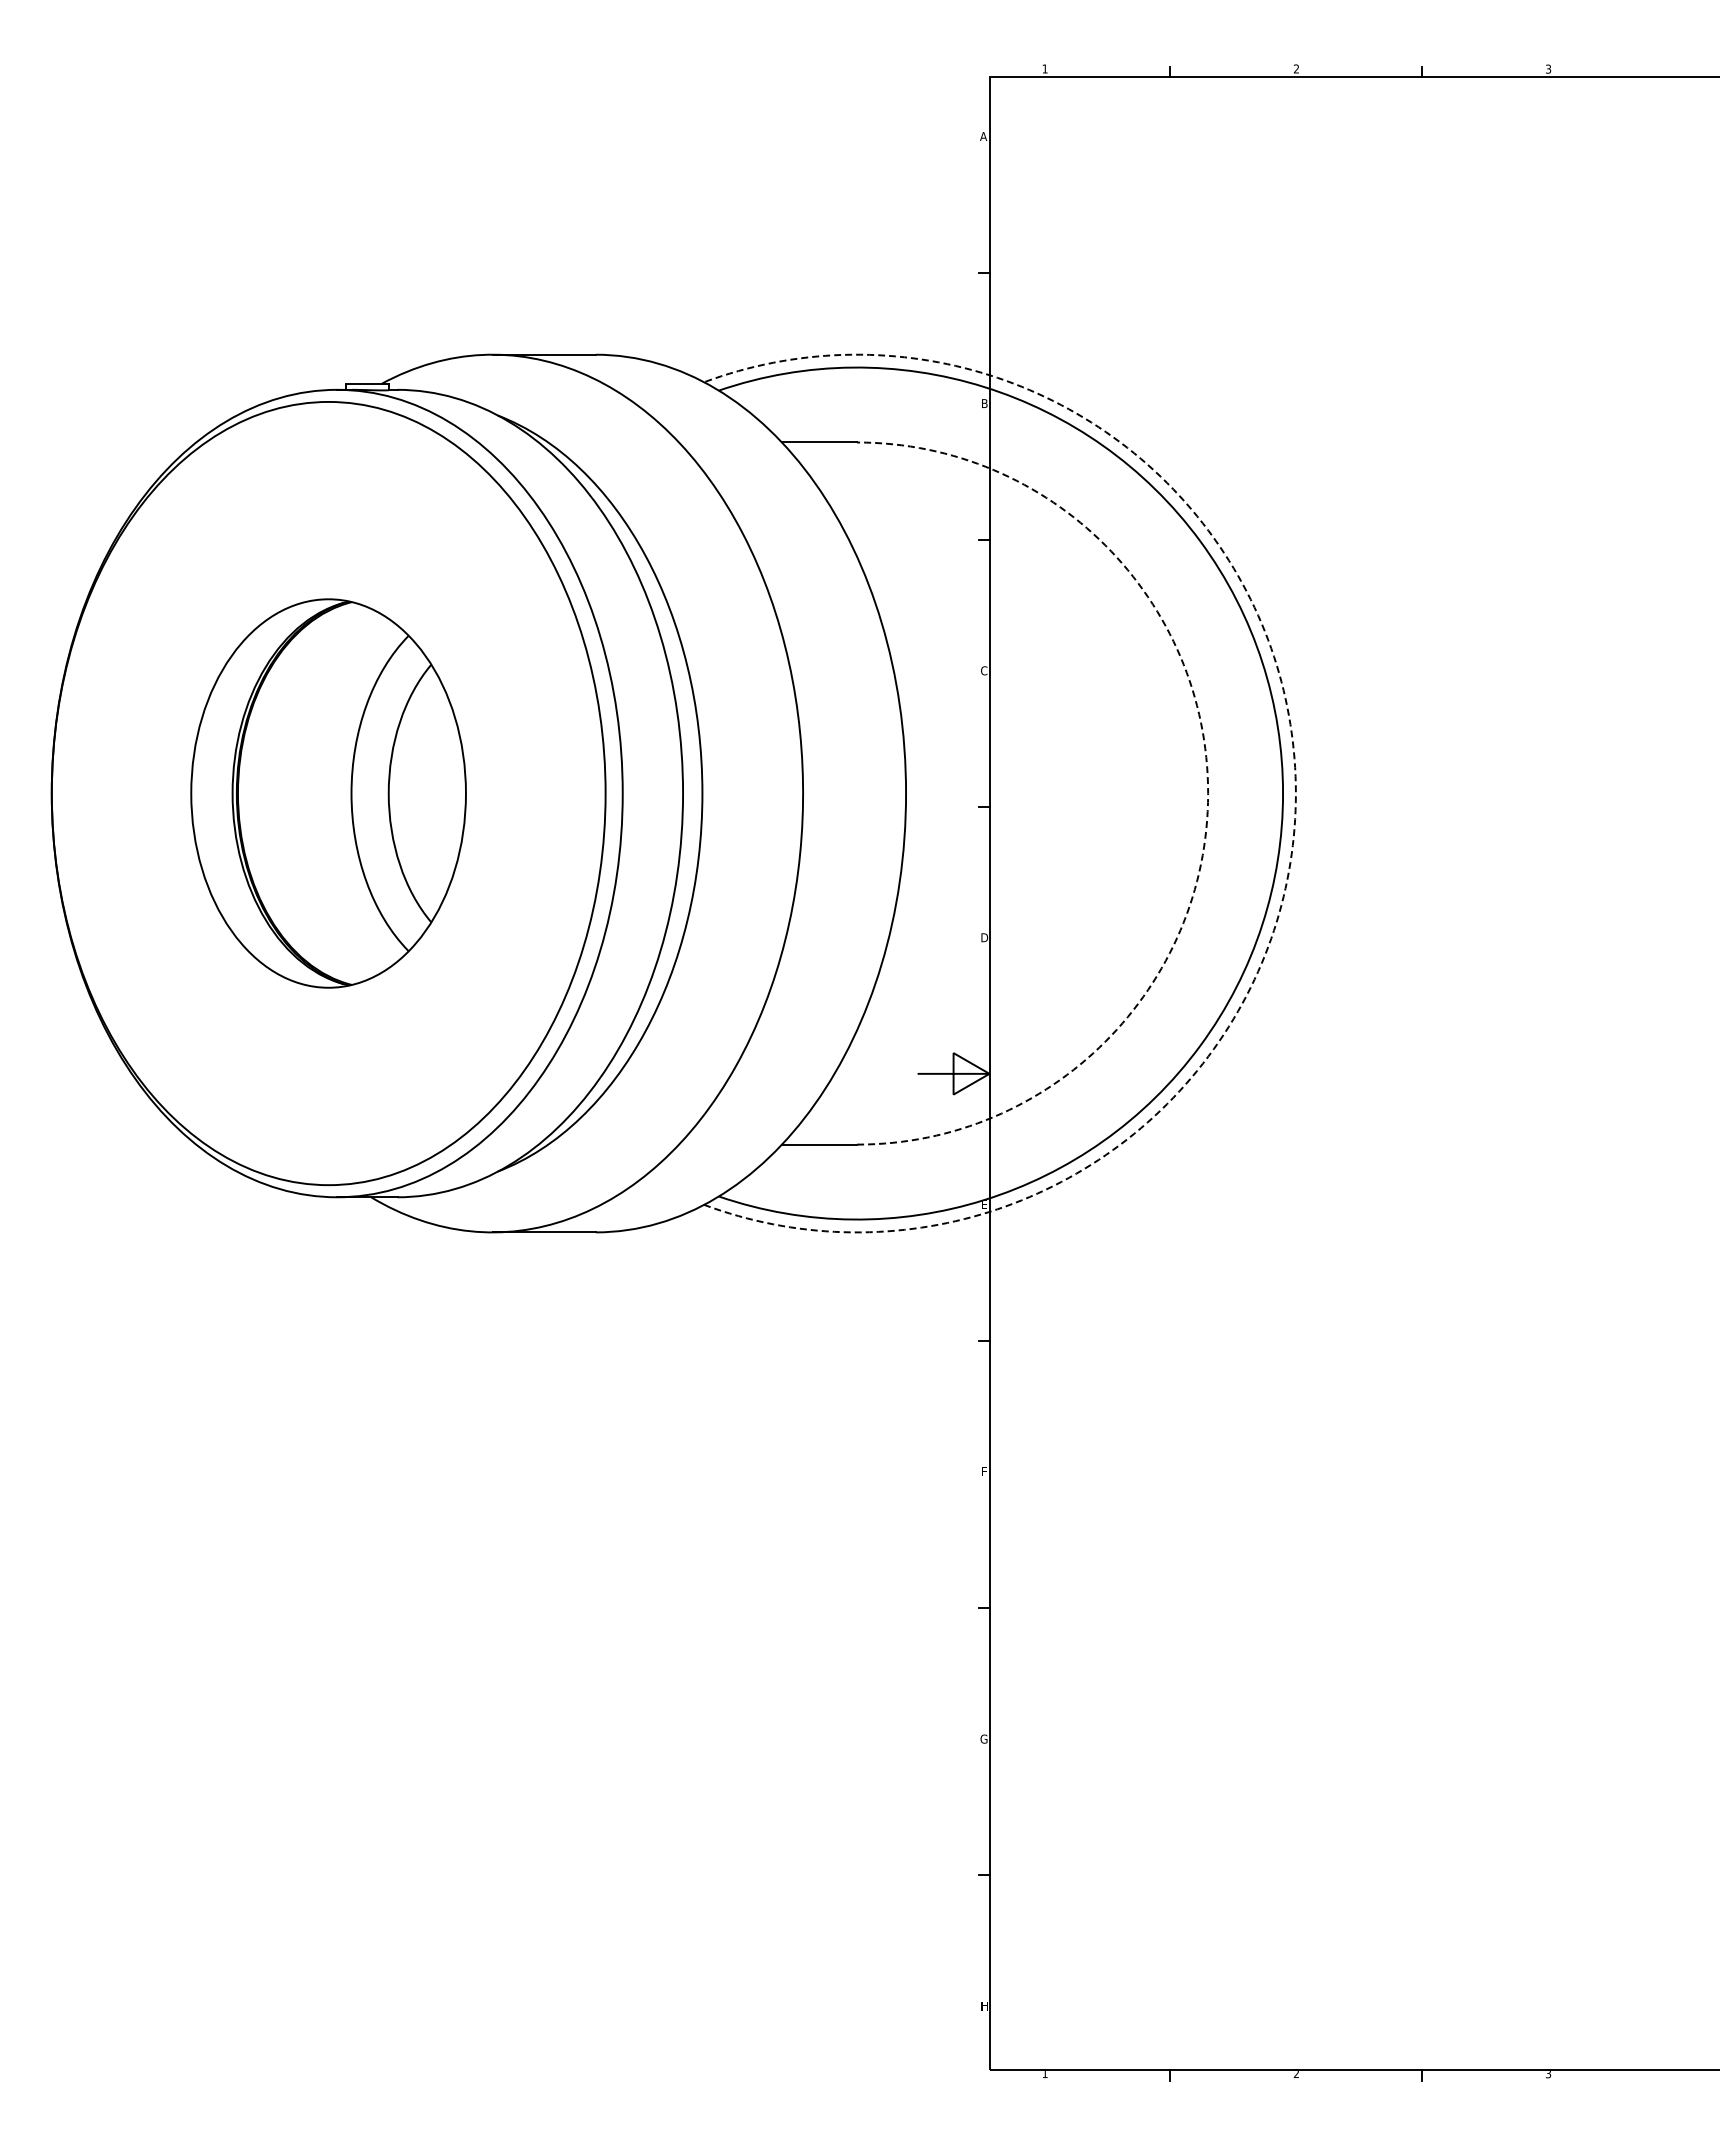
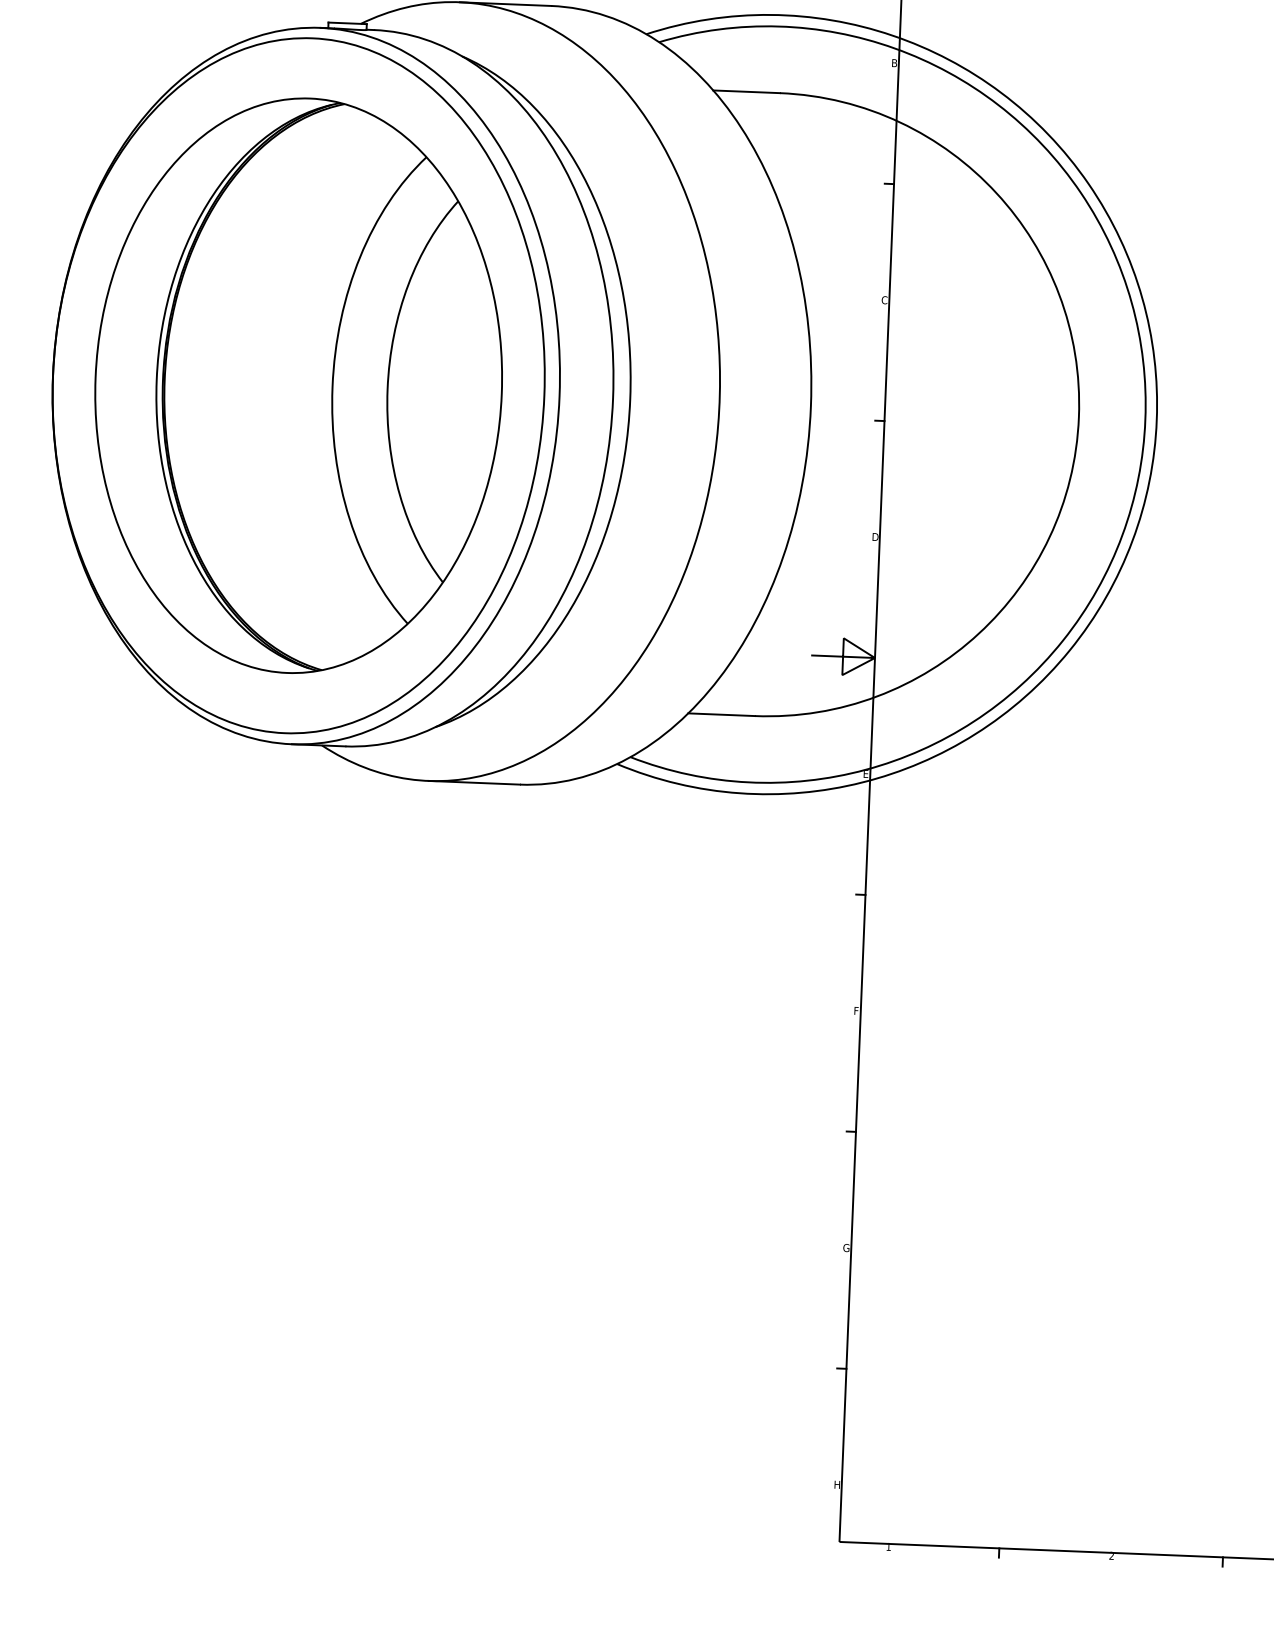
part: (328, 793) -> (298, 385), size x1.67
arc: (1208, 793) -> (1079, 417), dashed -> solid
arc: (1295, 793) -> (1156, 420), dashed -> solid

